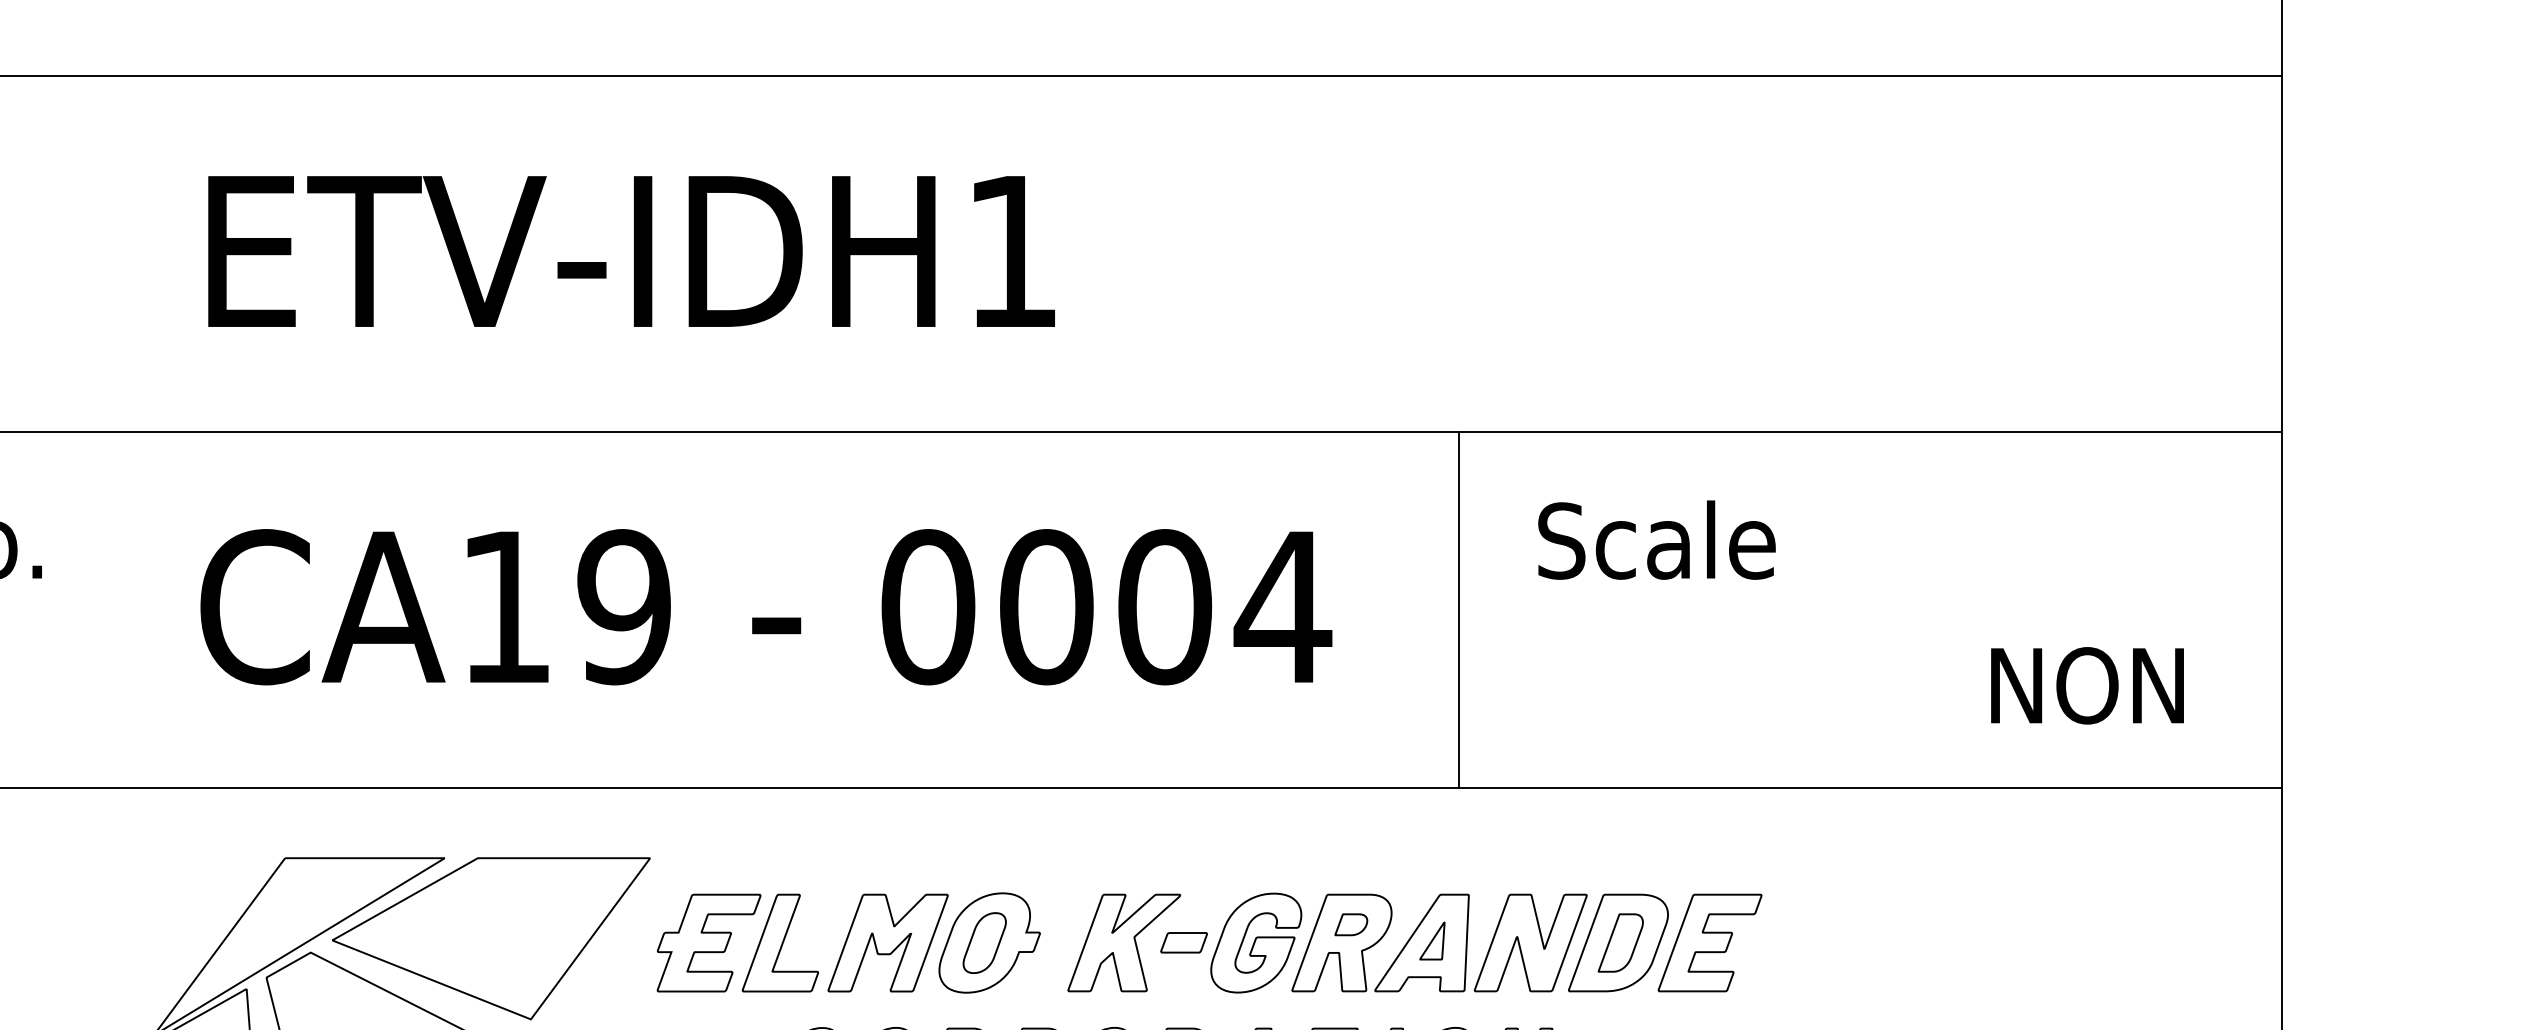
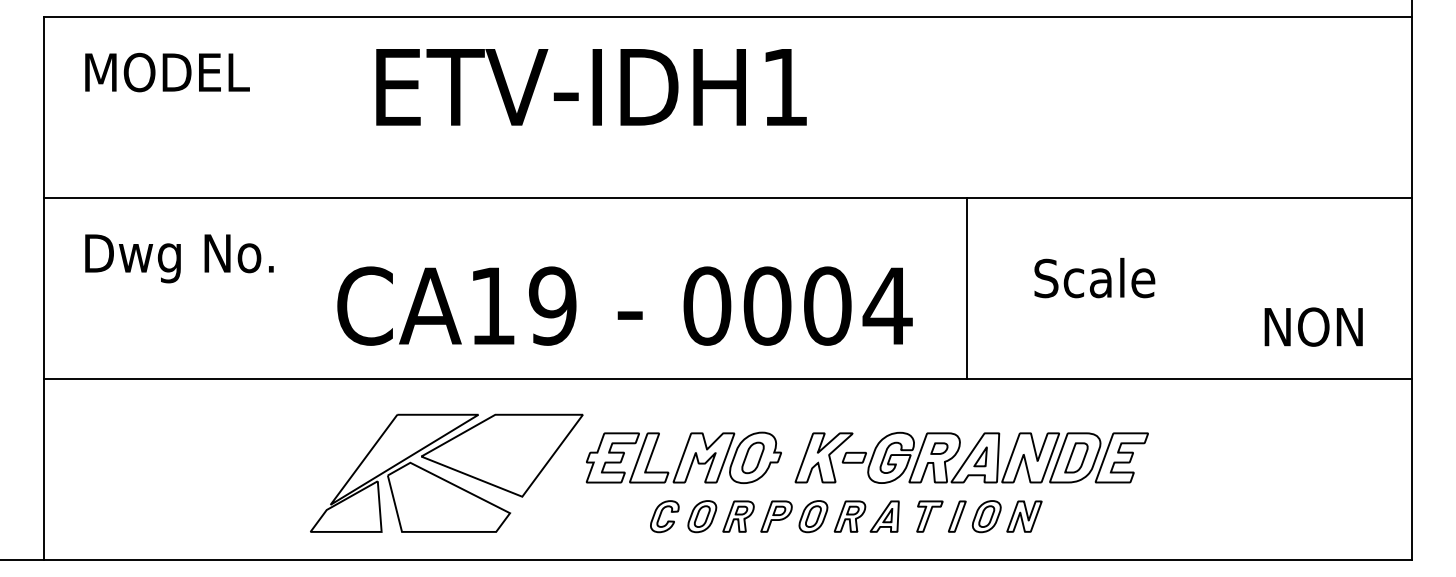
text: (631, 251) -> (591, 87), moved
text: (1656, 539) -> (1094, 277), moved
text: (765, 605) -> (624, 305), moved
line: (1459, 607) -> (967, 287), moved

